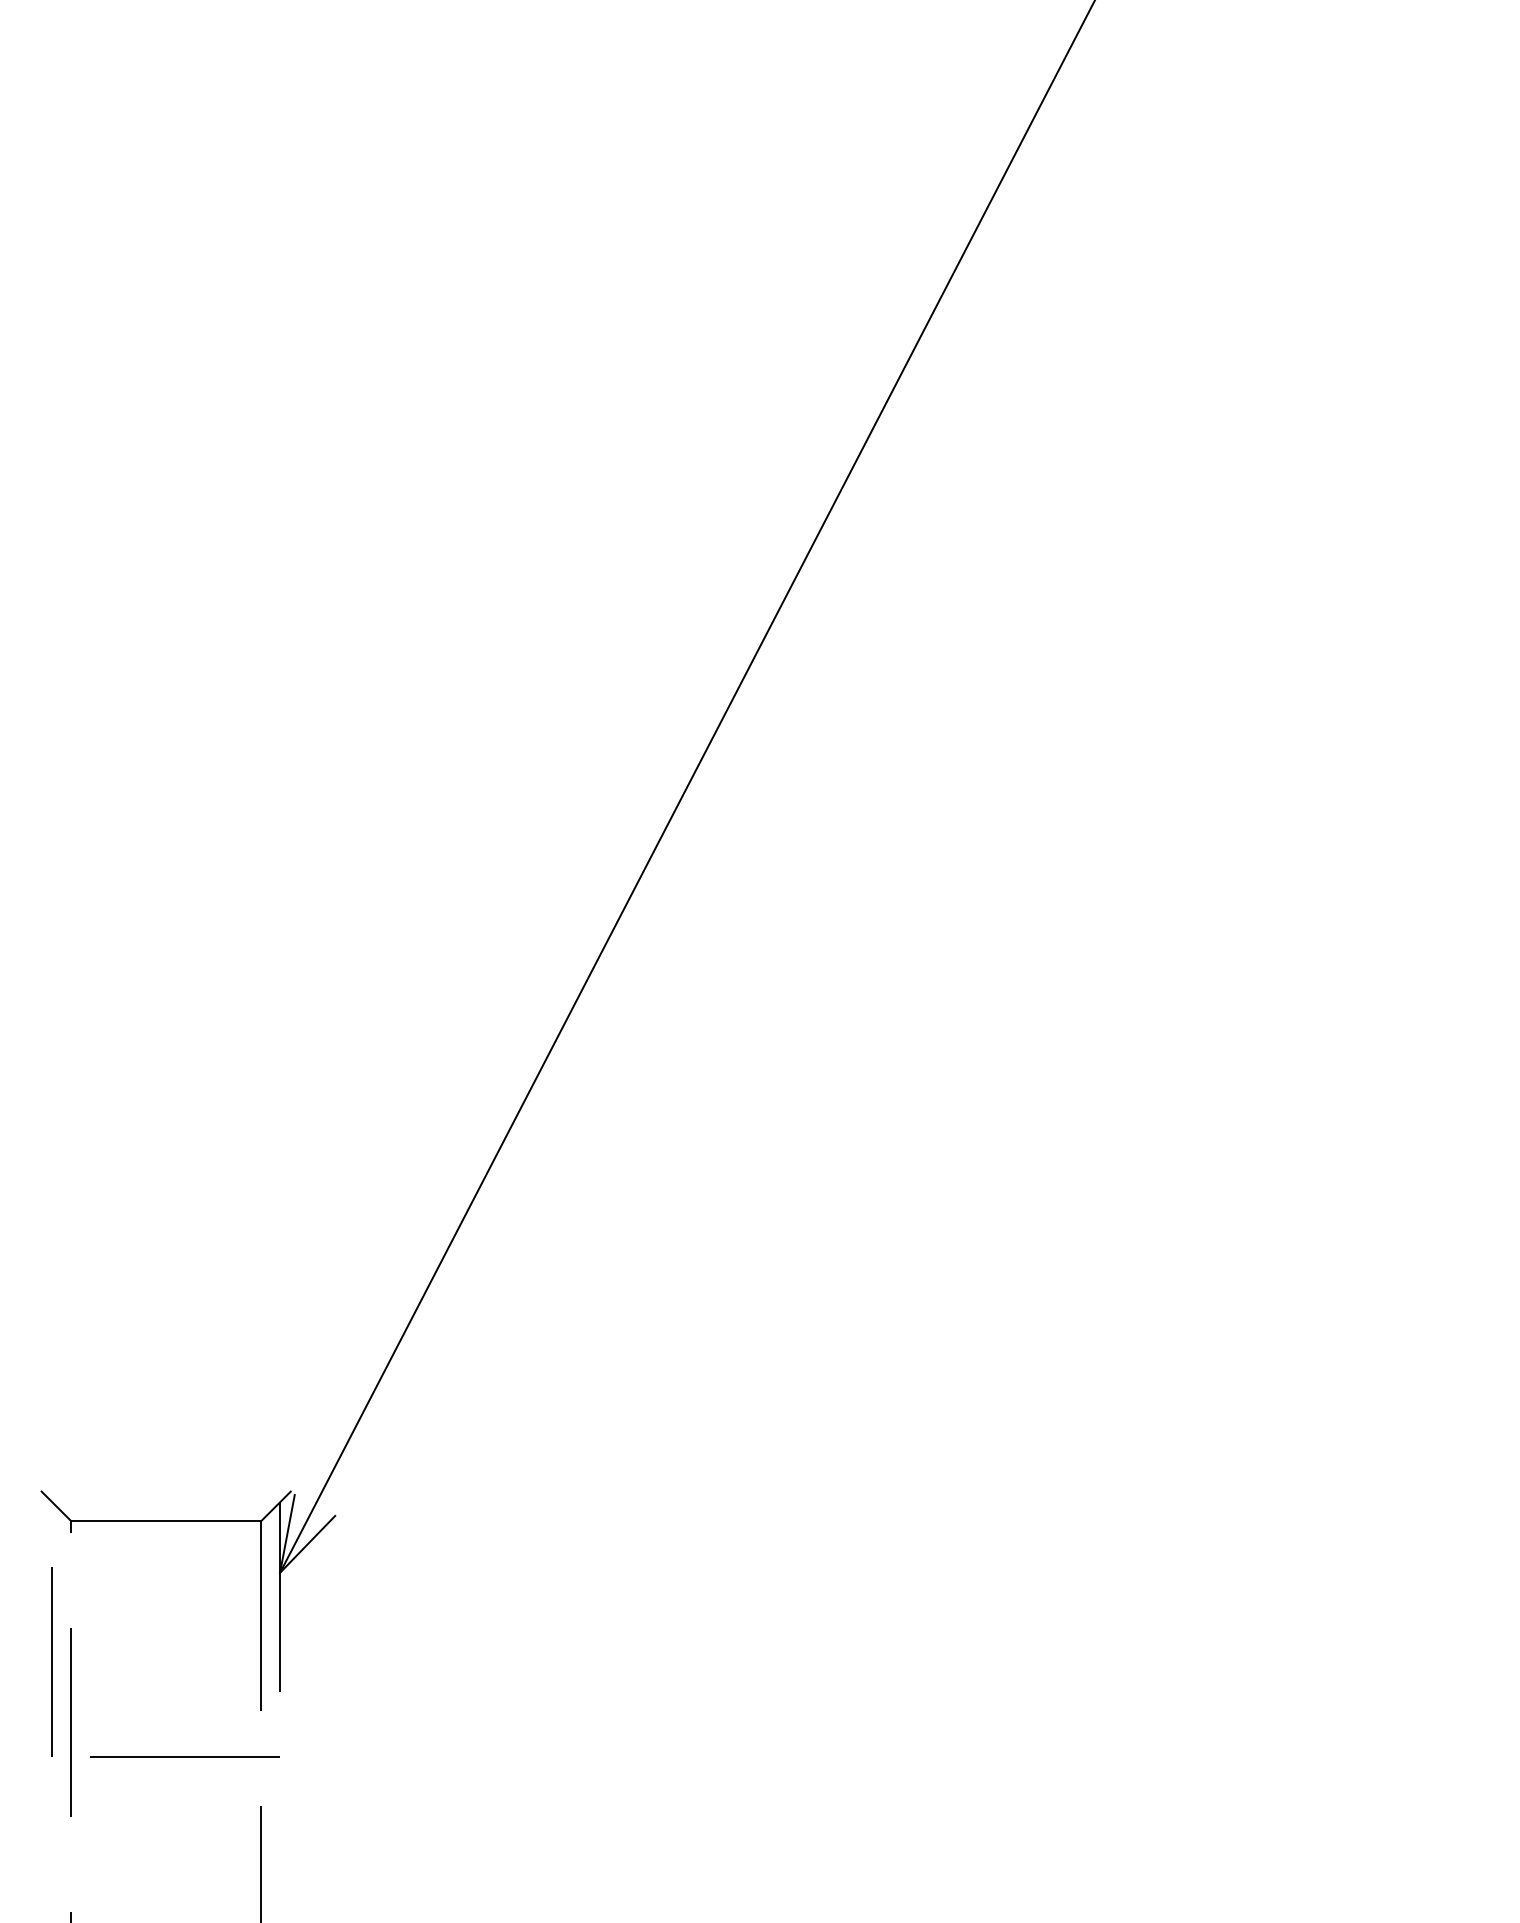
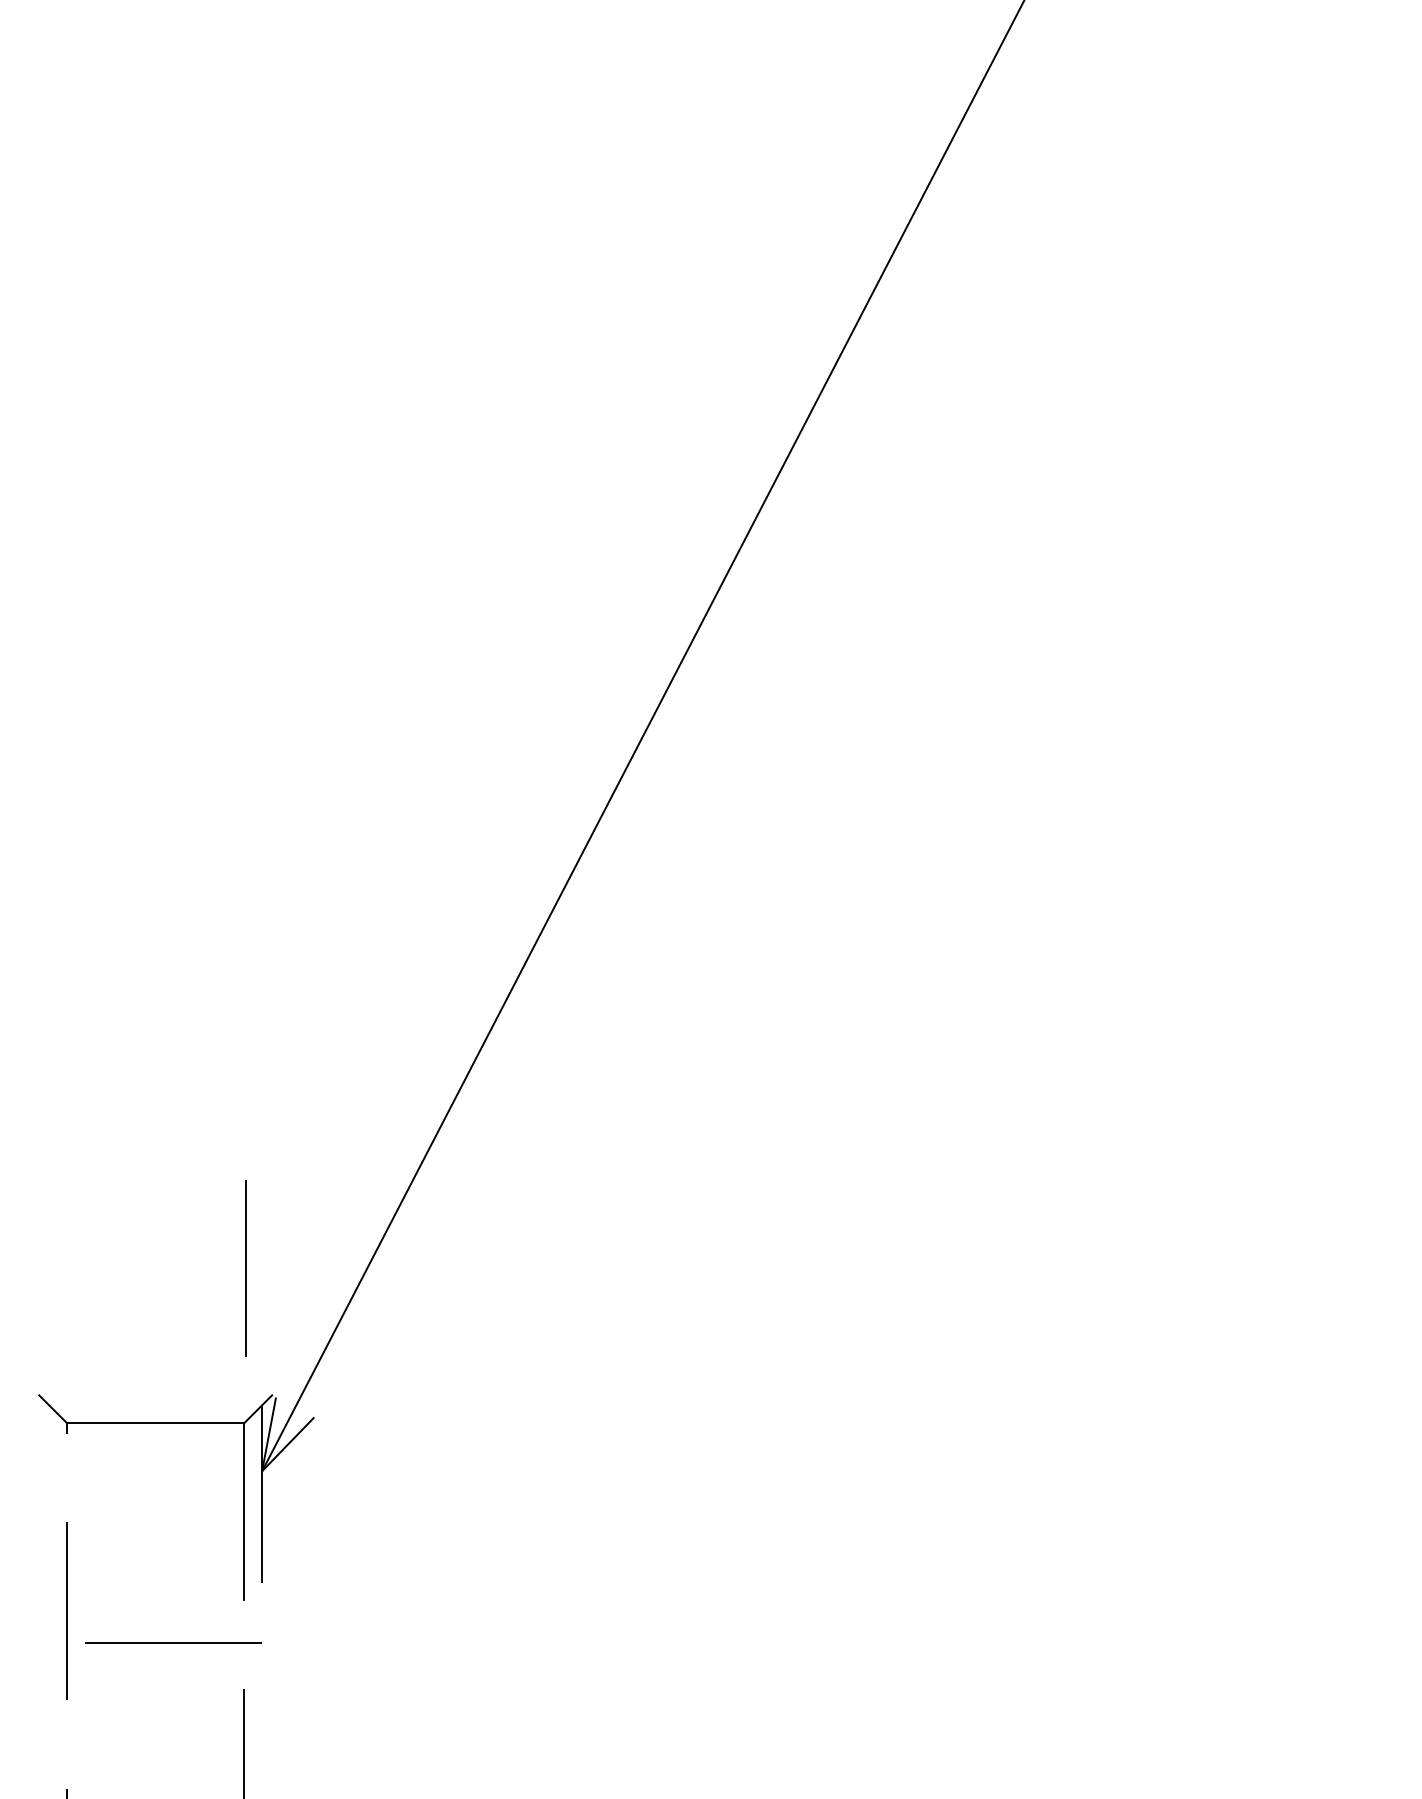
line: (51, 1661) -> (245, 1268), moved

